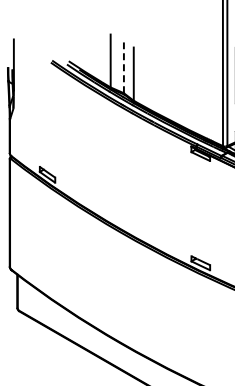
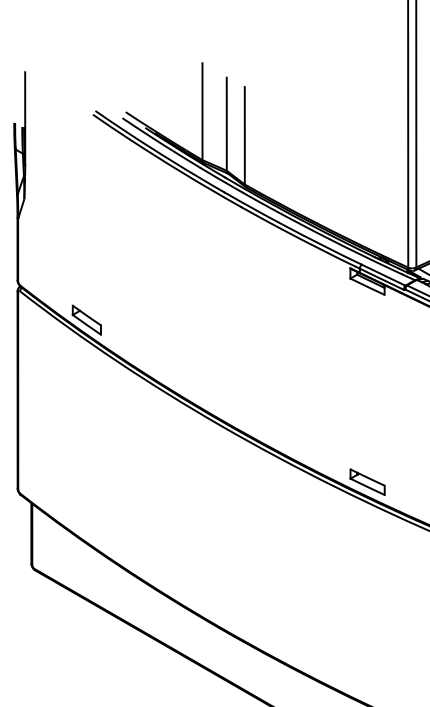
line: (123, 67) -> (225, 123), dashed -> solid

